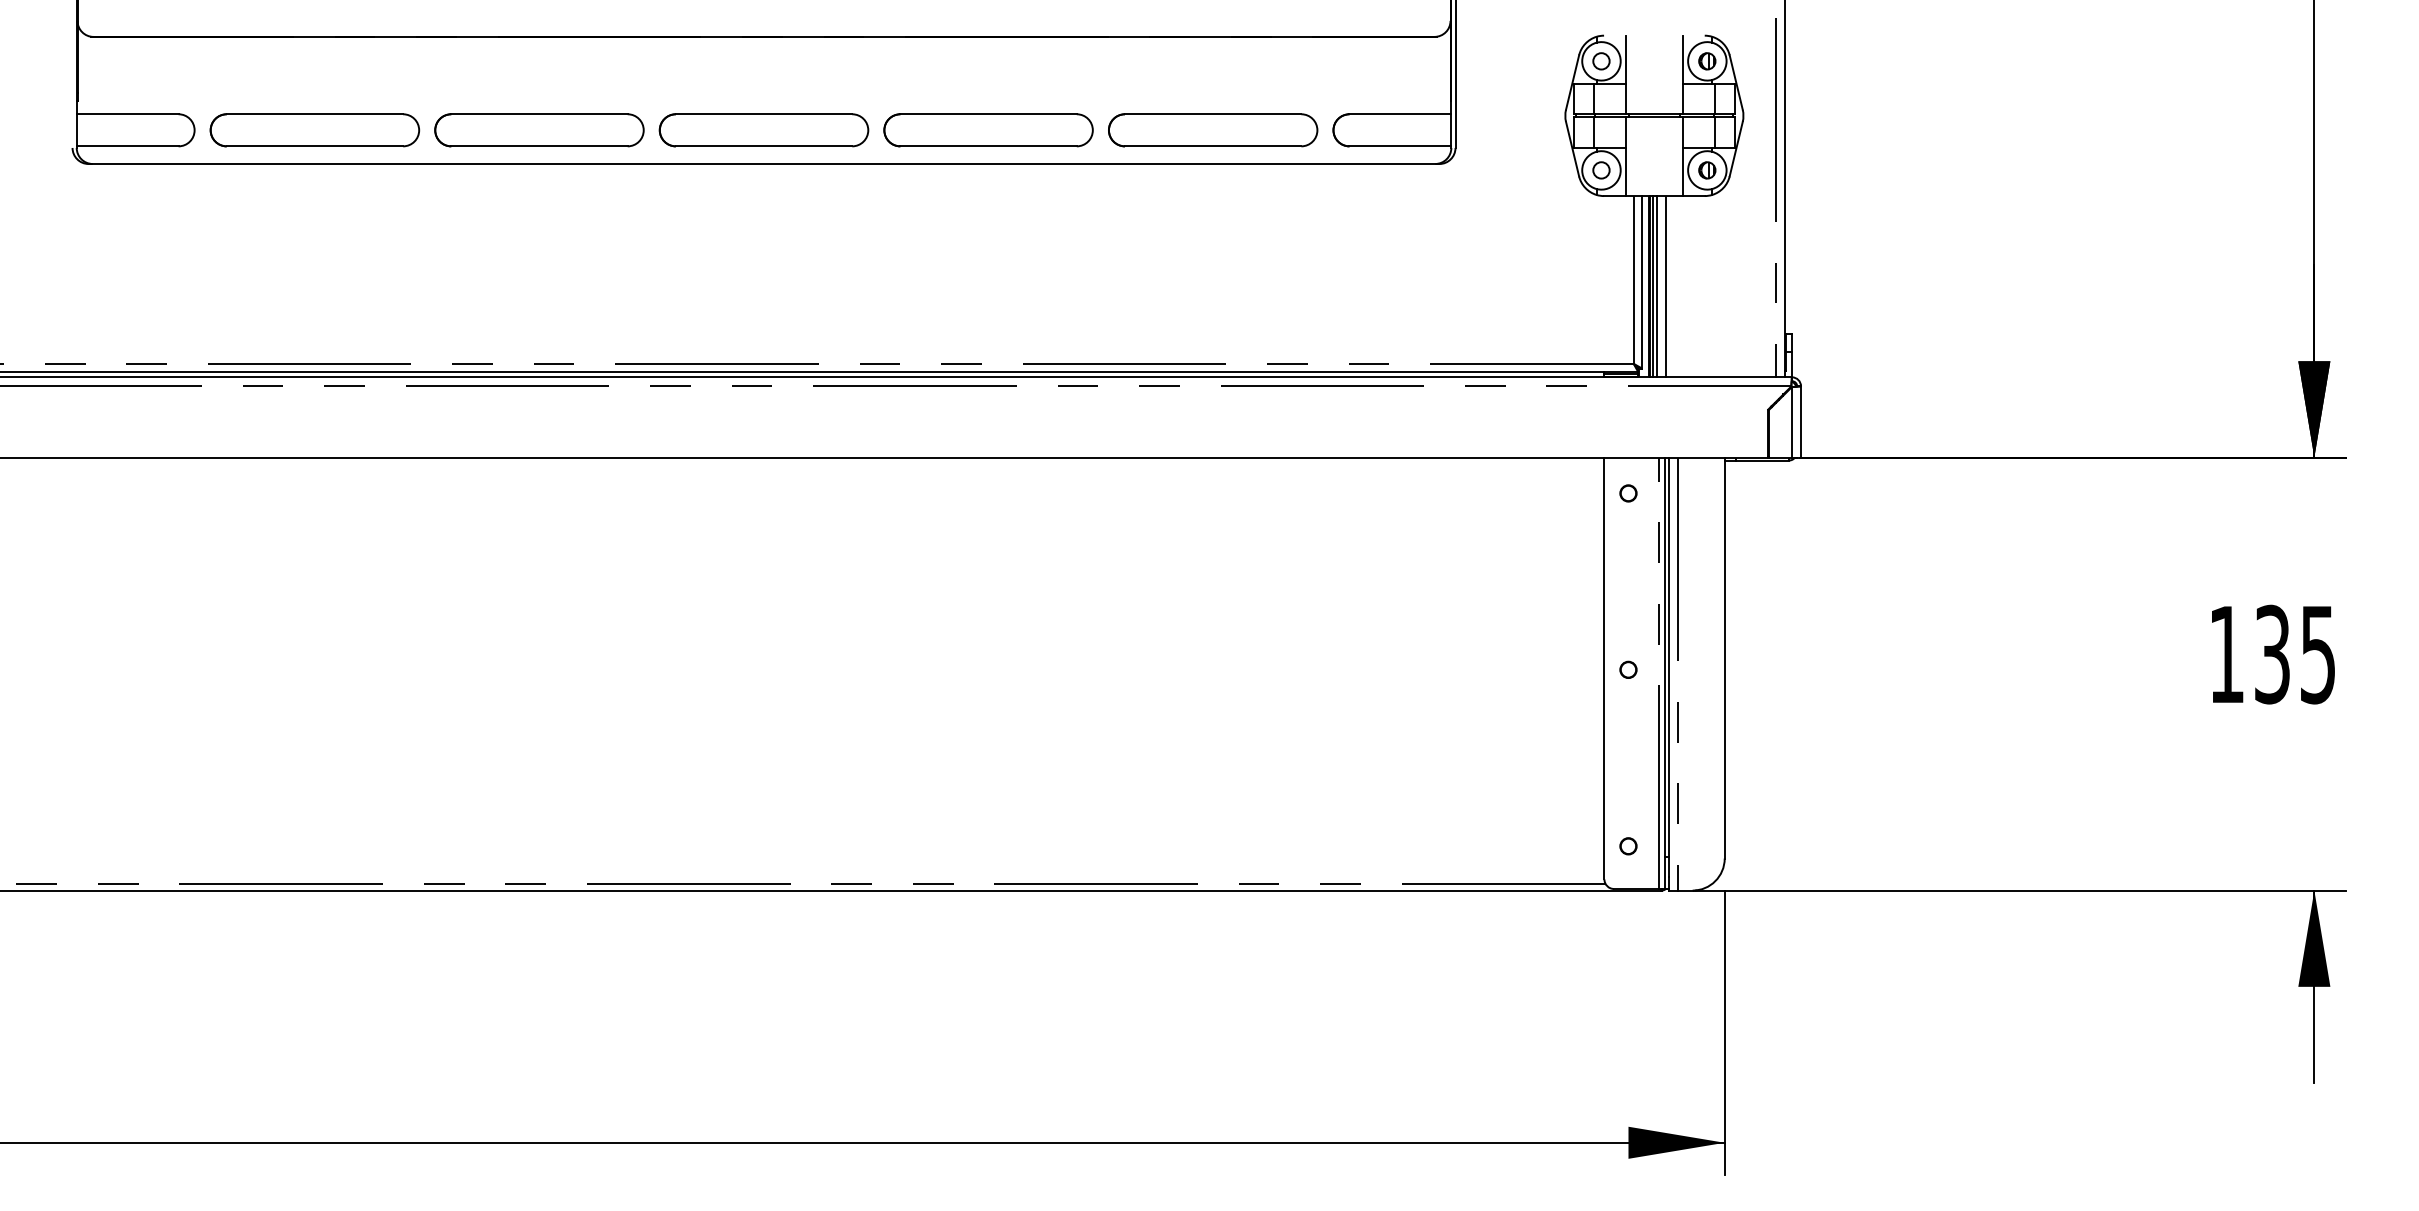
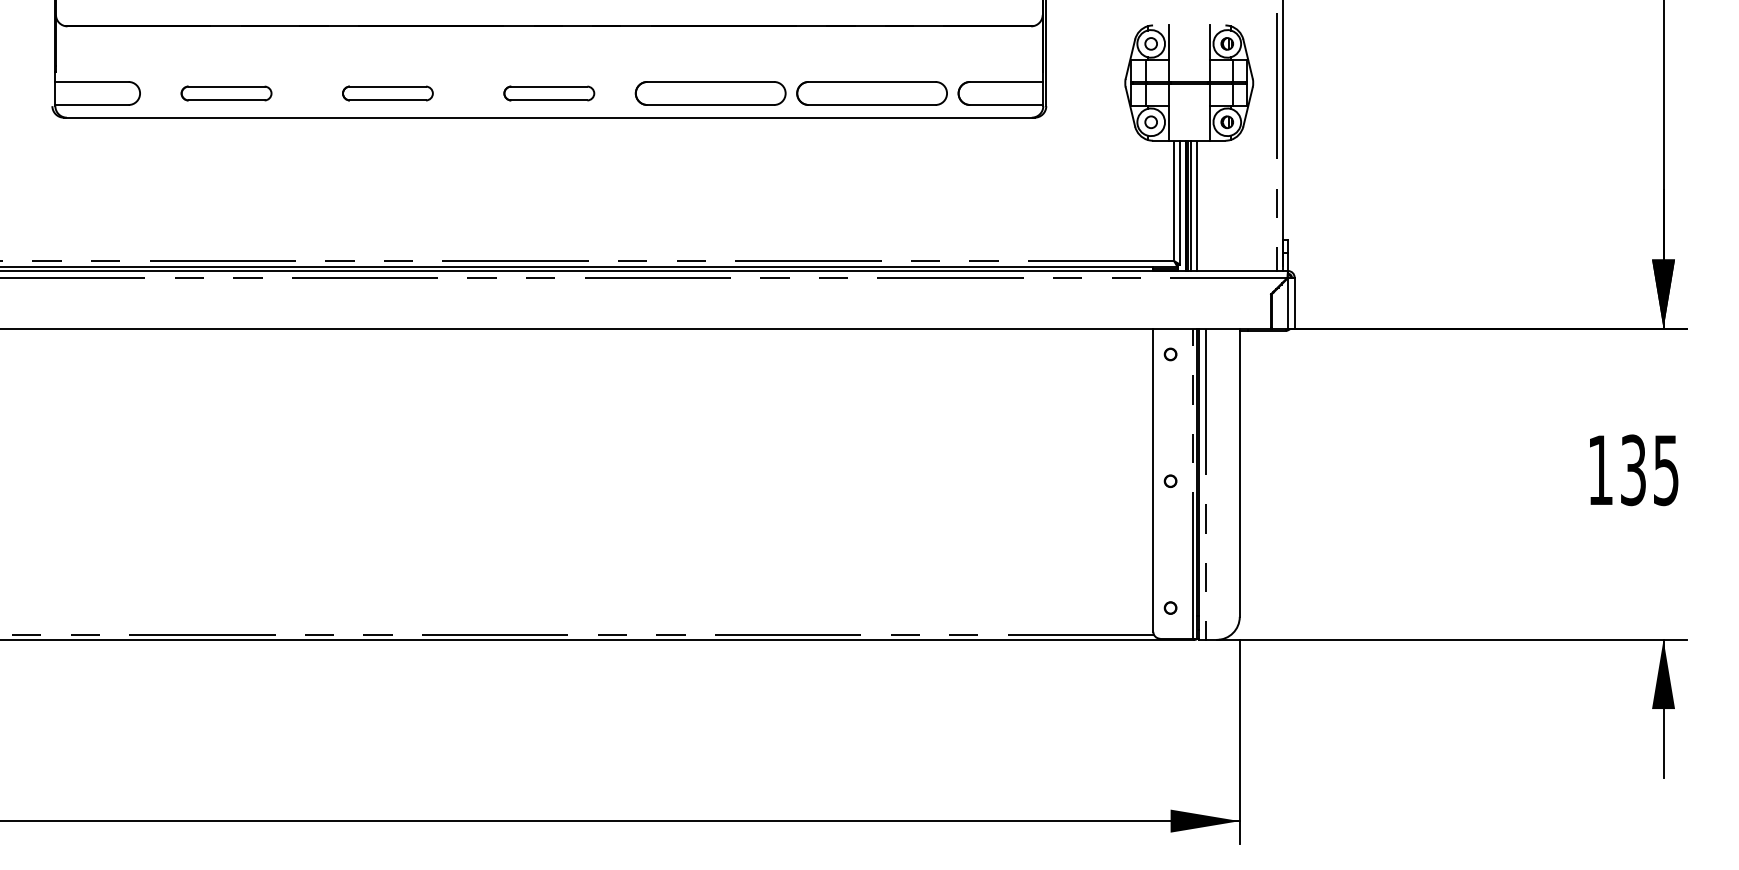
part: (314, 130) -> (226, 93), size x0.6
part: (539, 130) -> (387, 93), size x0.6
part: (763, 130) -> (548, 93), size x0.6

